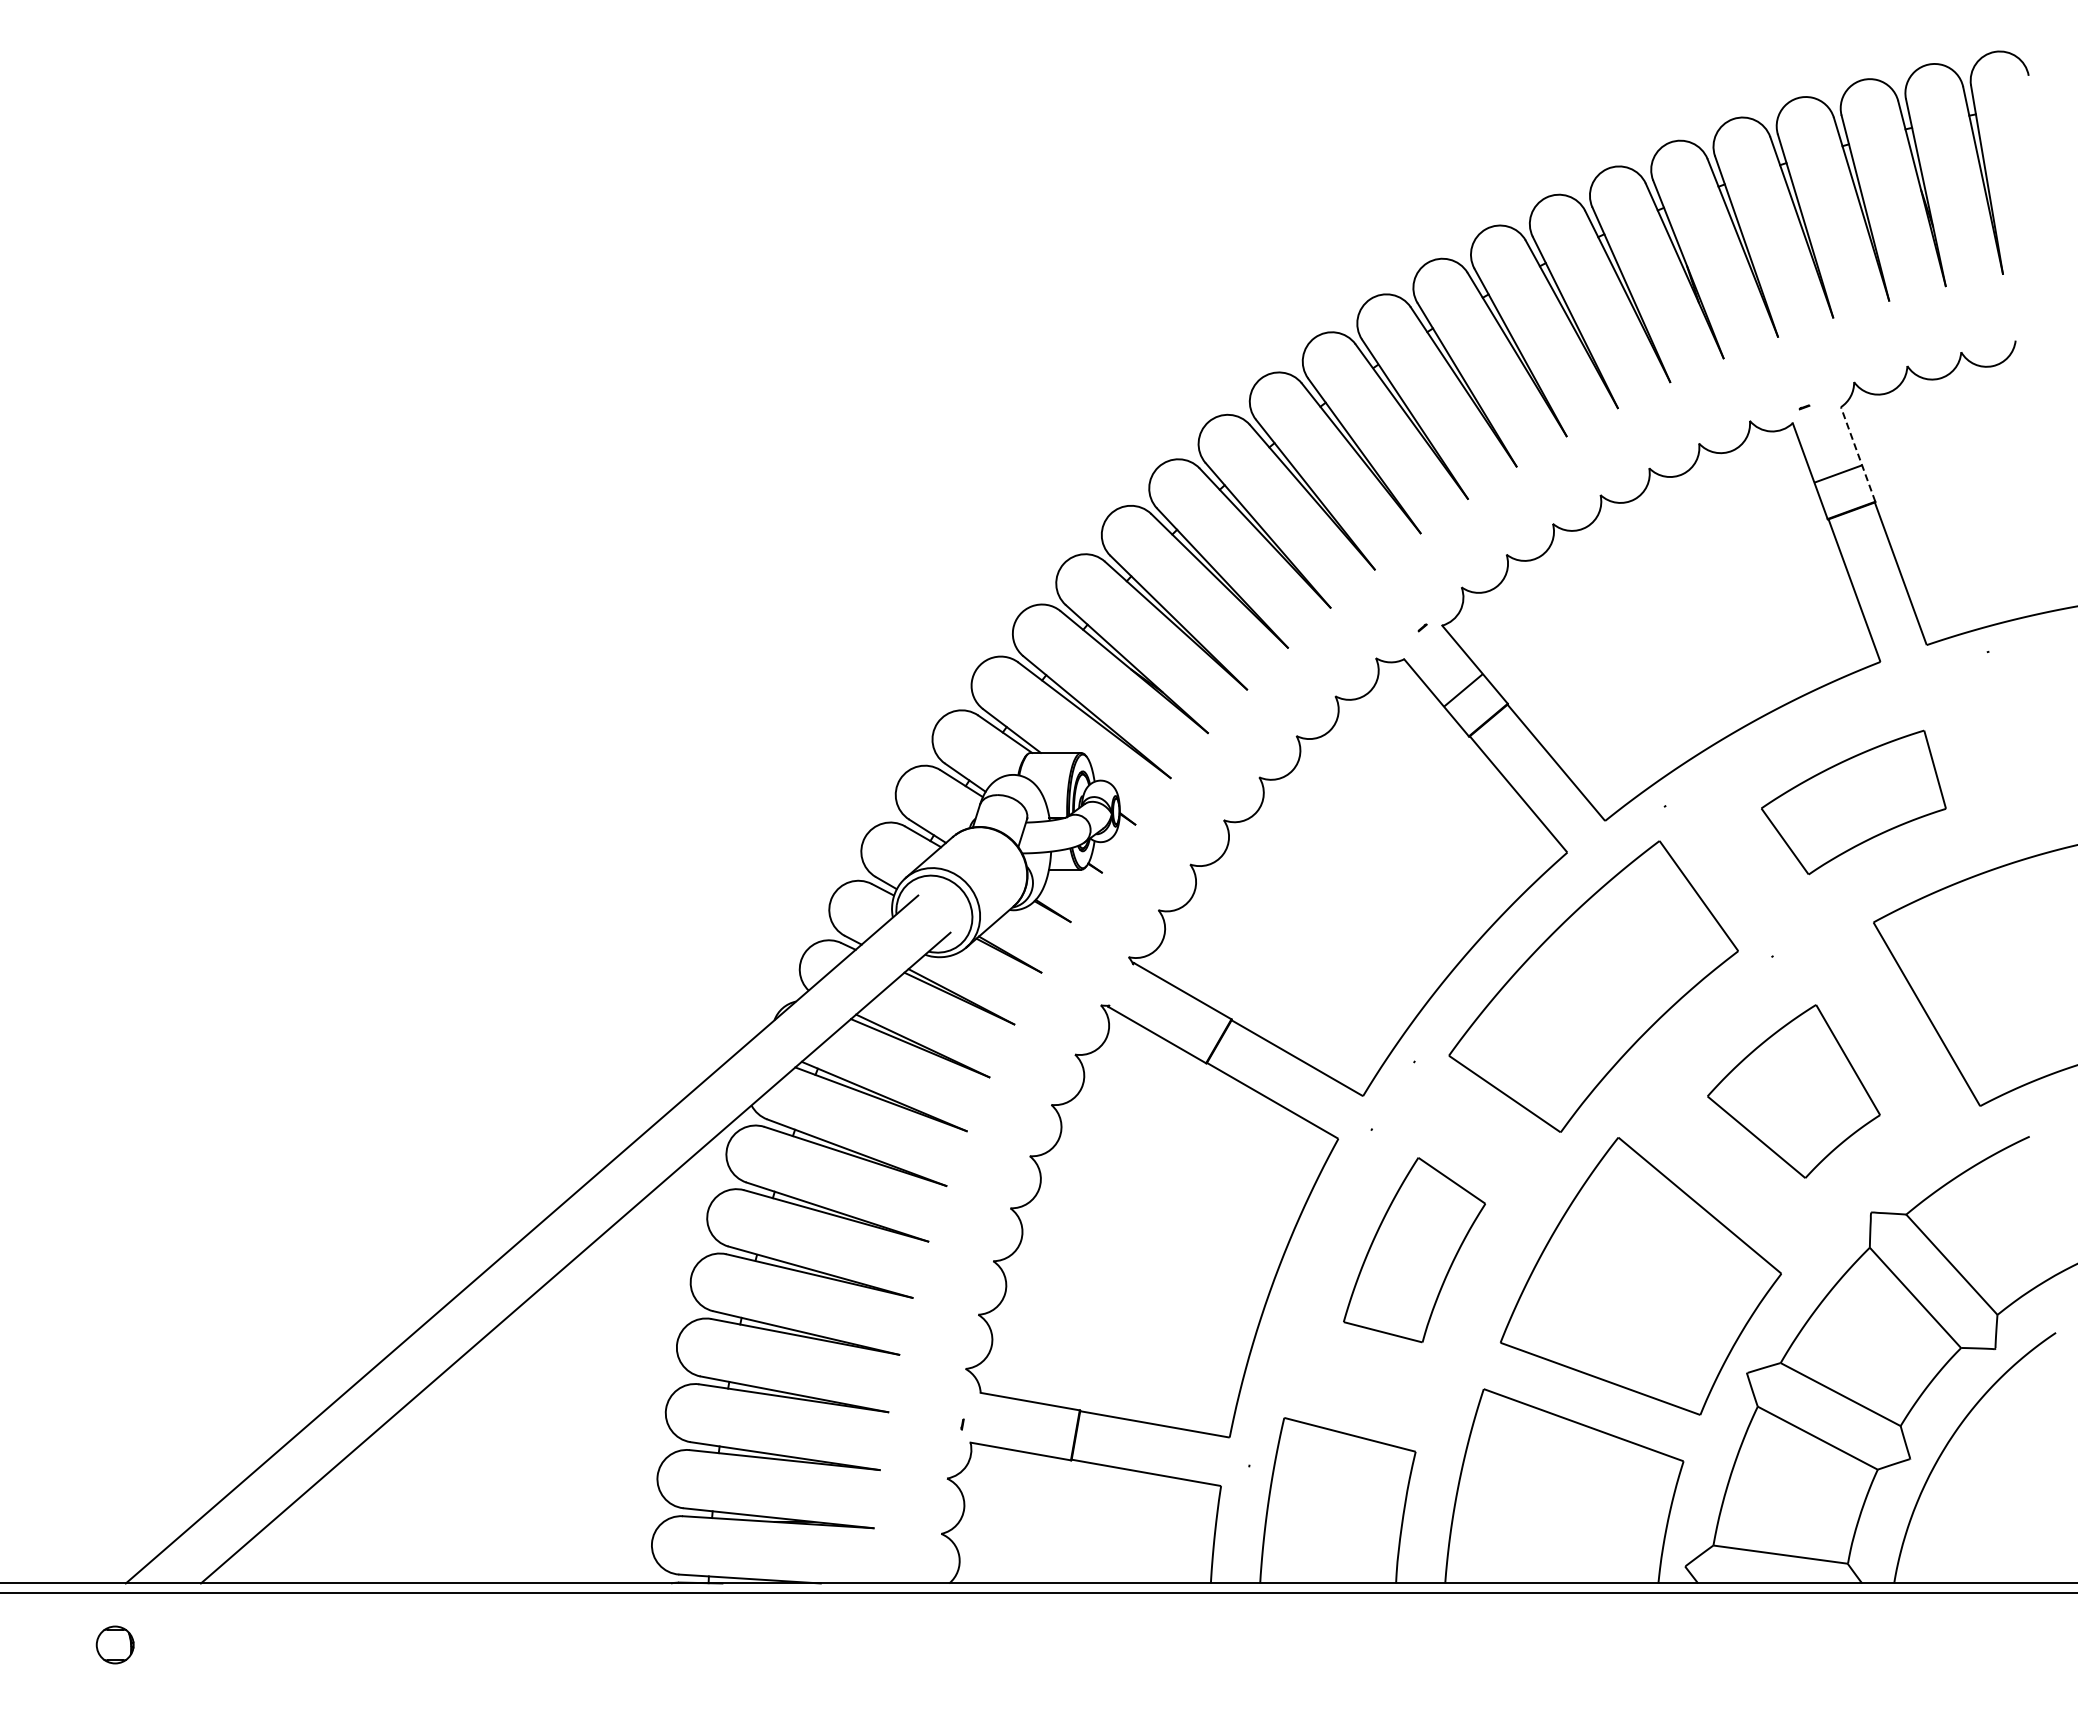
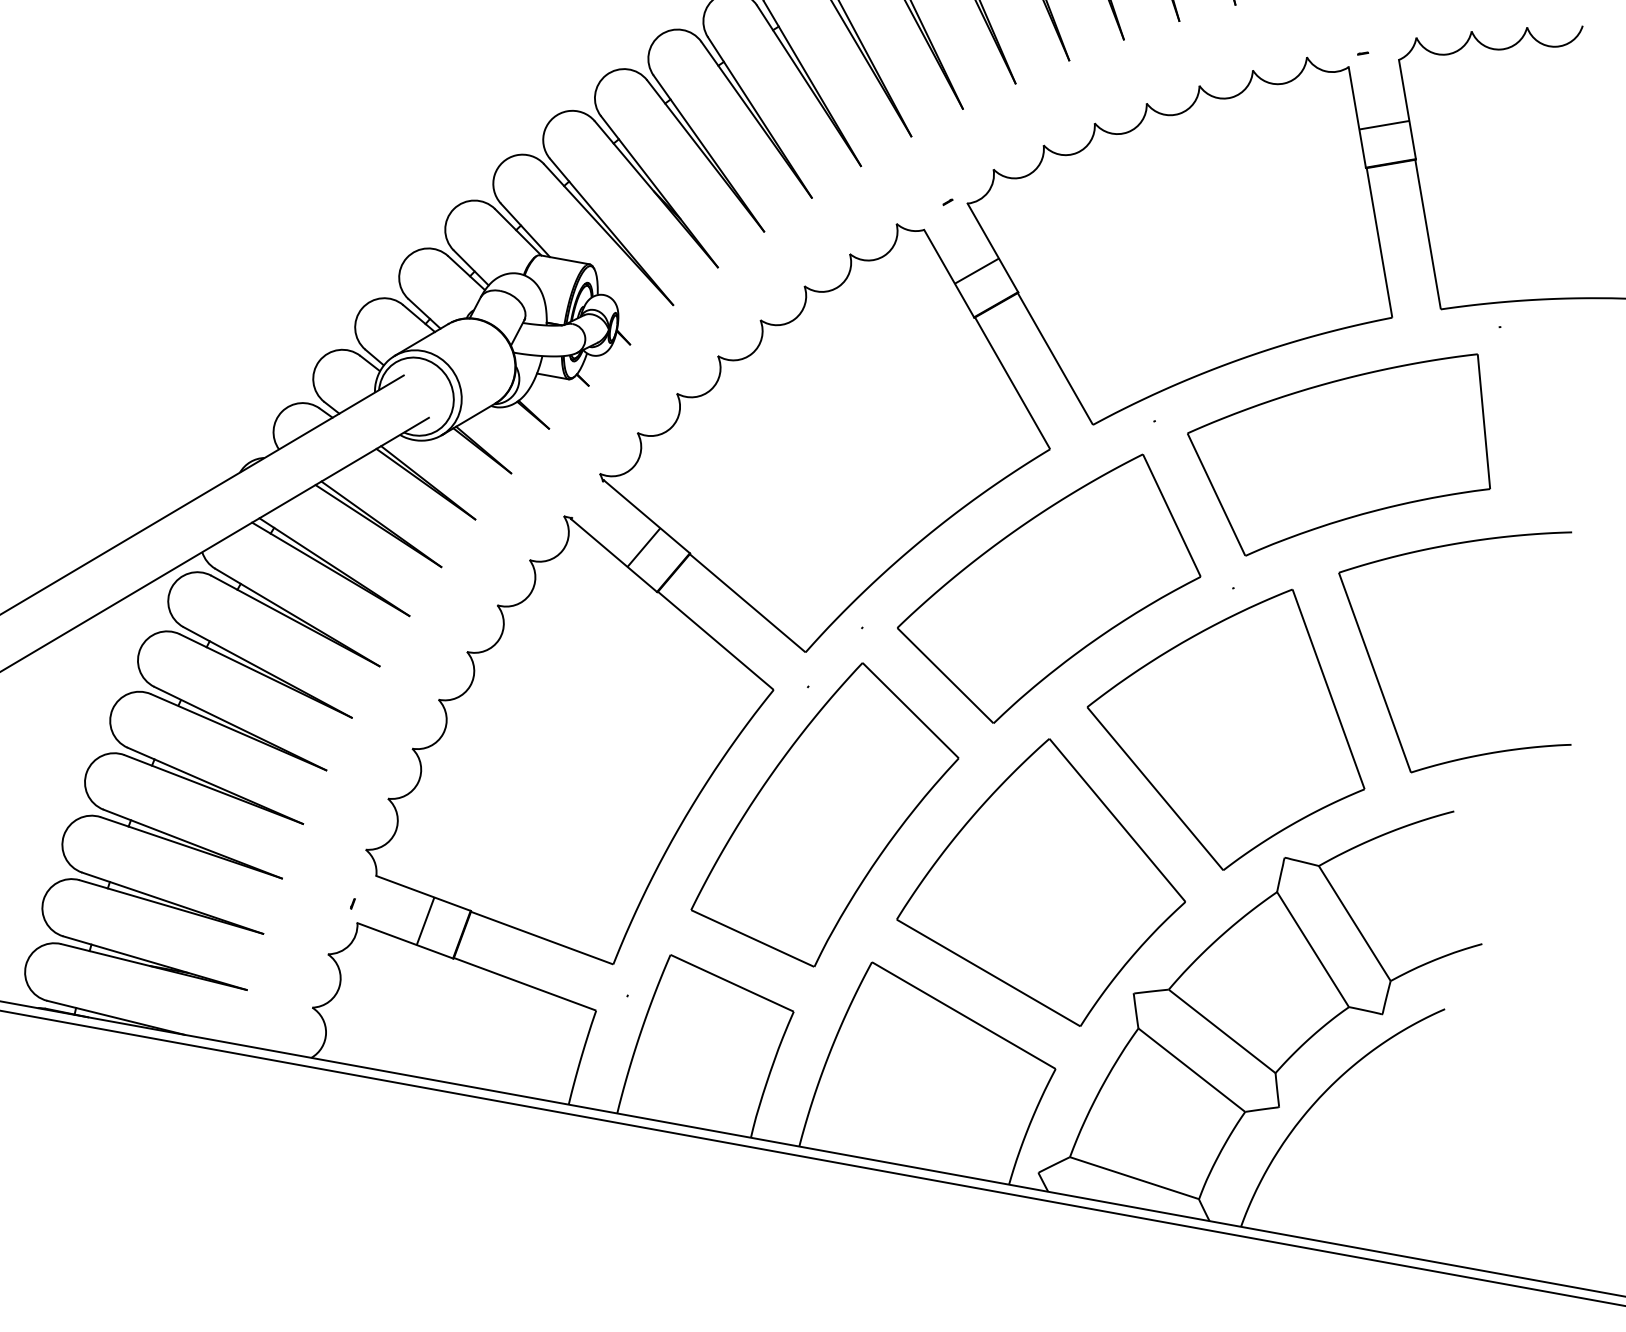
line: (1857, 453) -> (1406, 108), dashed -> solid
part: (1853, 802) -> (1340, 451), size x1.67
line: (1184, 1021) -> (643, 547), added
part: (1793, 1091) -> (1229, 724), size x1.67
part: (1414, 1249) -> (828, 812), size x1.67
line: (1036, 1428) -> (424, 920), added

